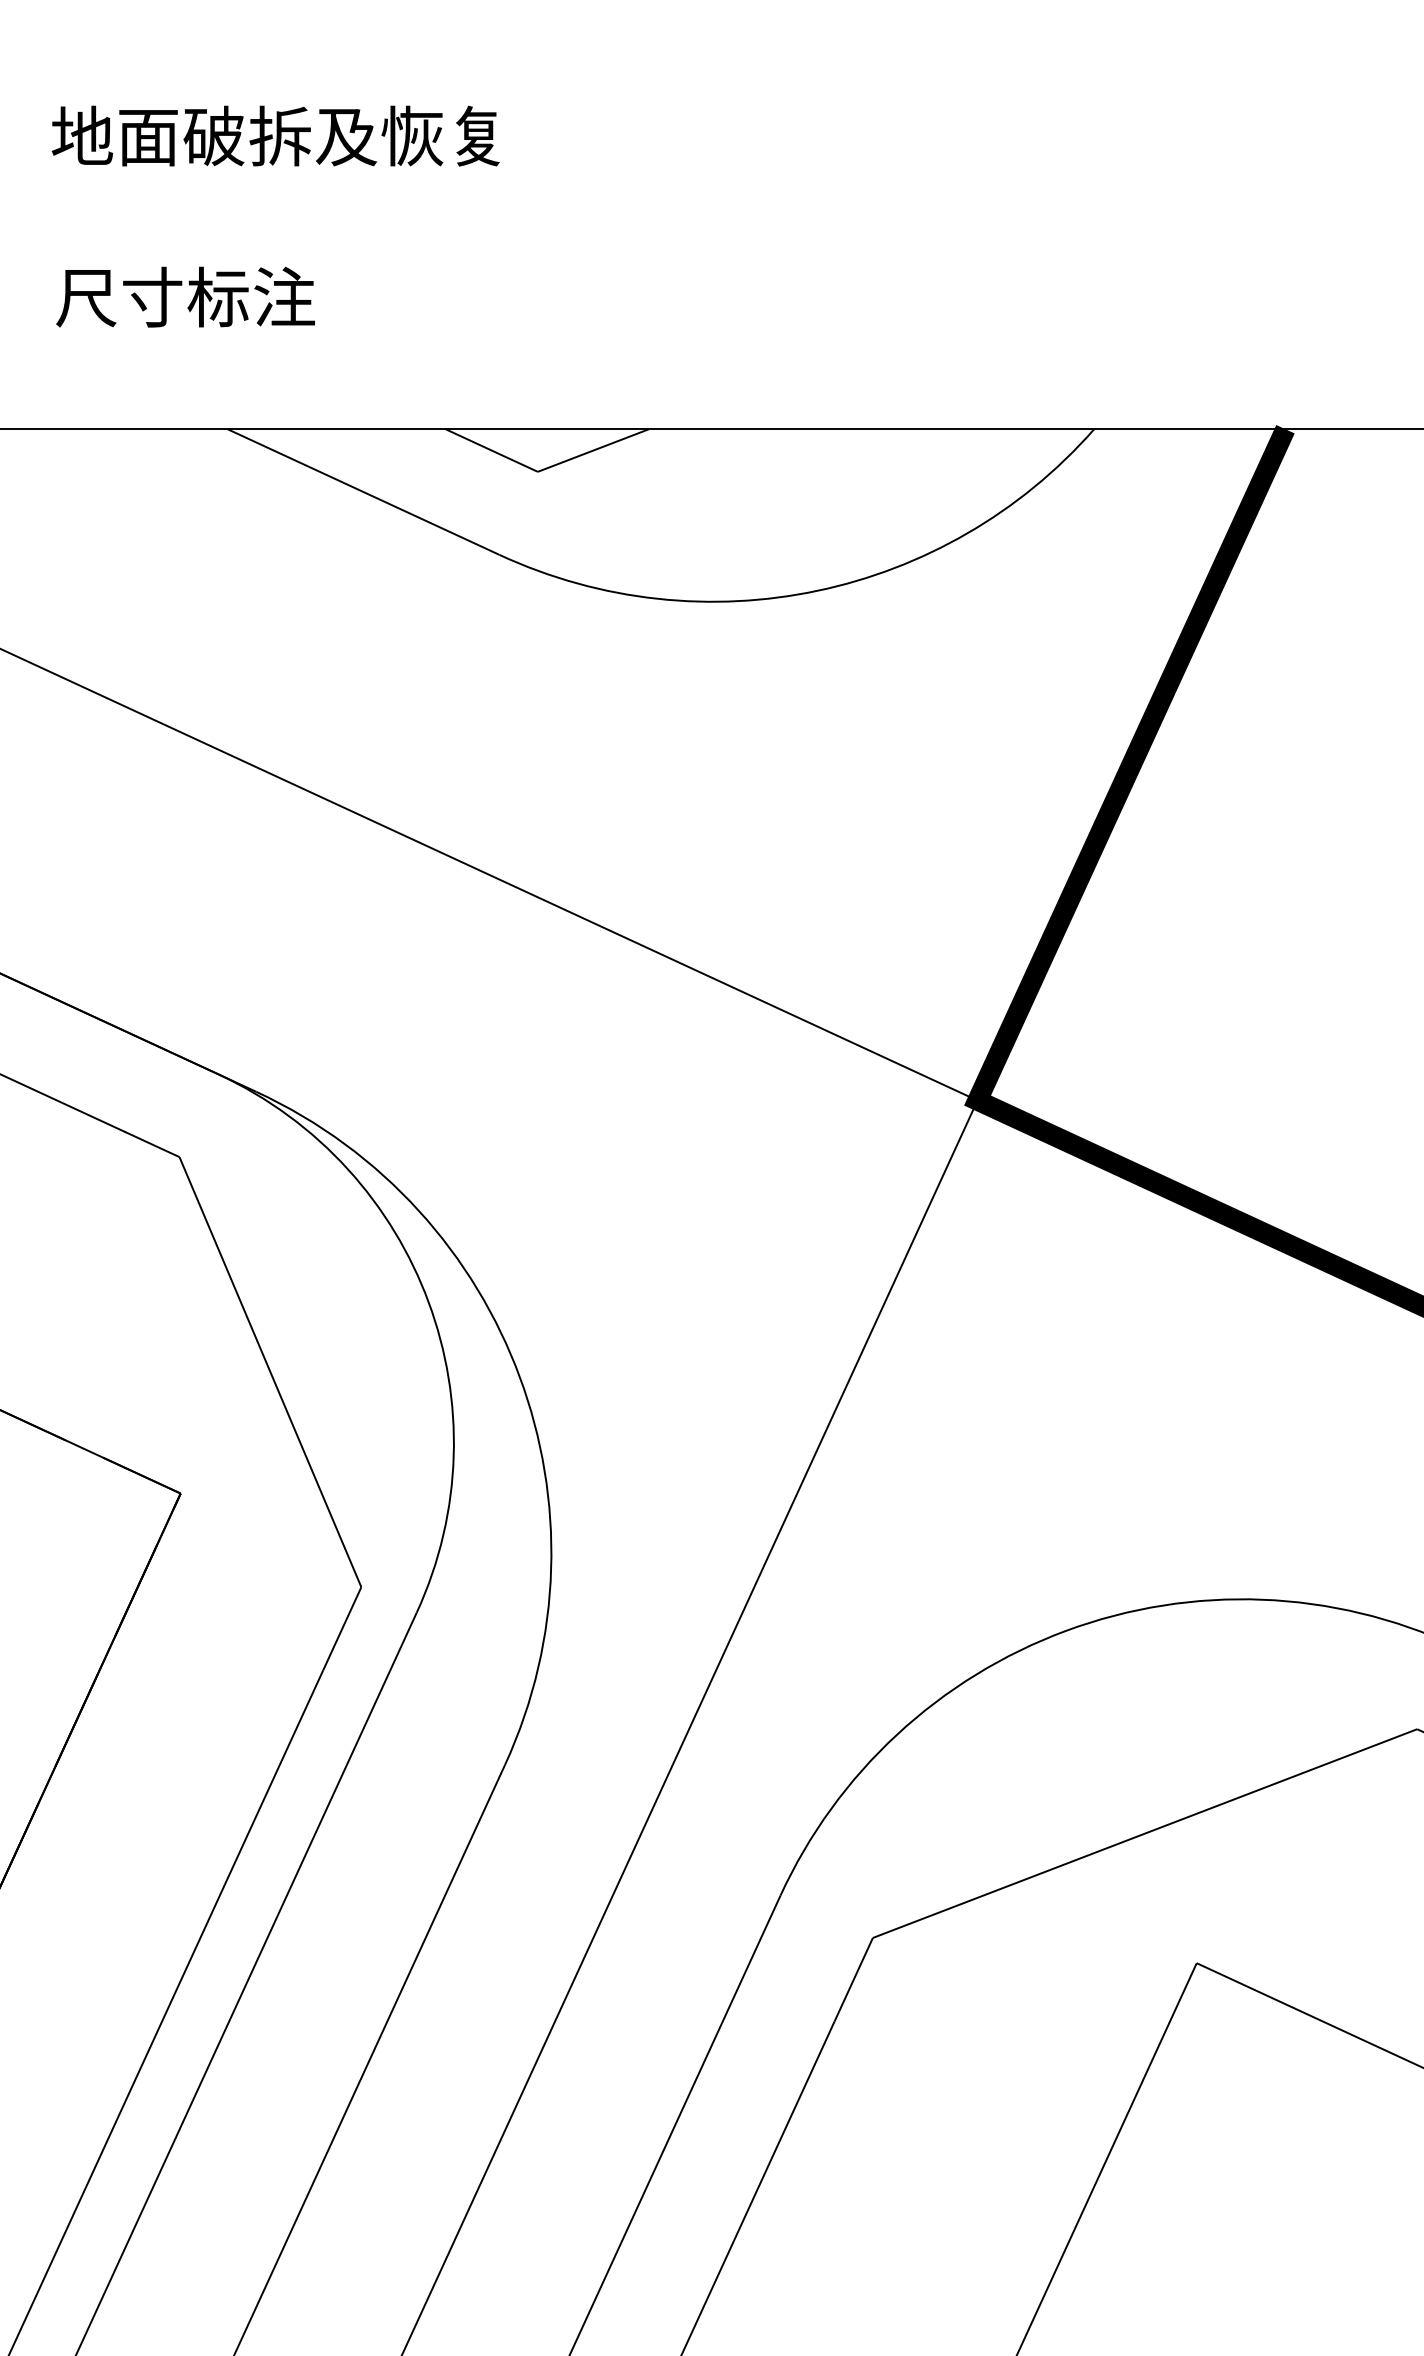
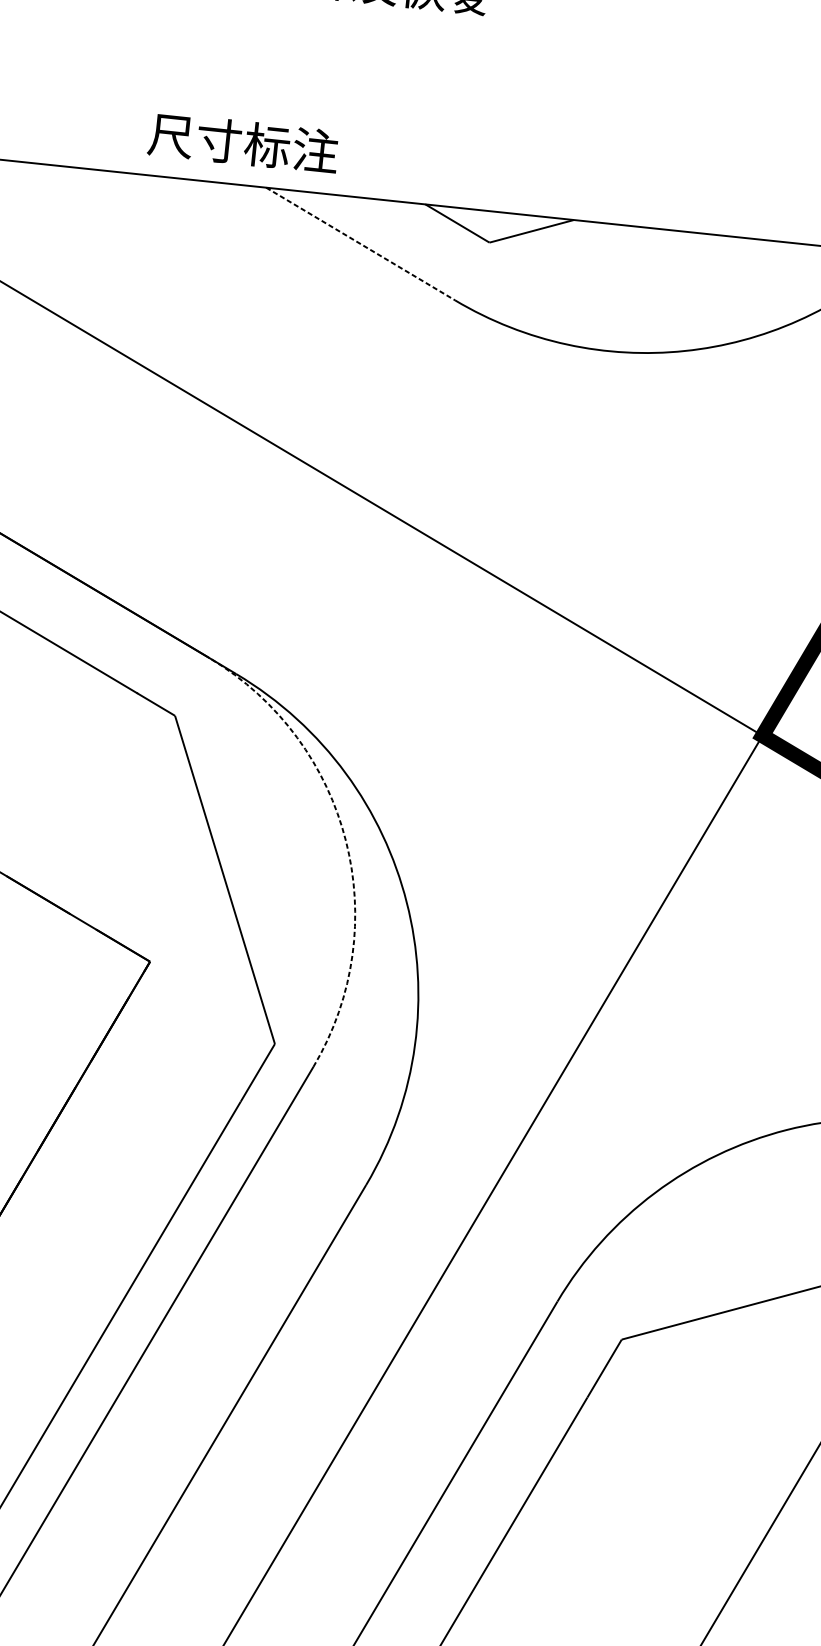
text: (185, 296) -> (243, 142), moved
line: (363, 492) -> (360, 244), solid -> dashed
line: (428, 1302) -> (345, 841), solid -> dashed

